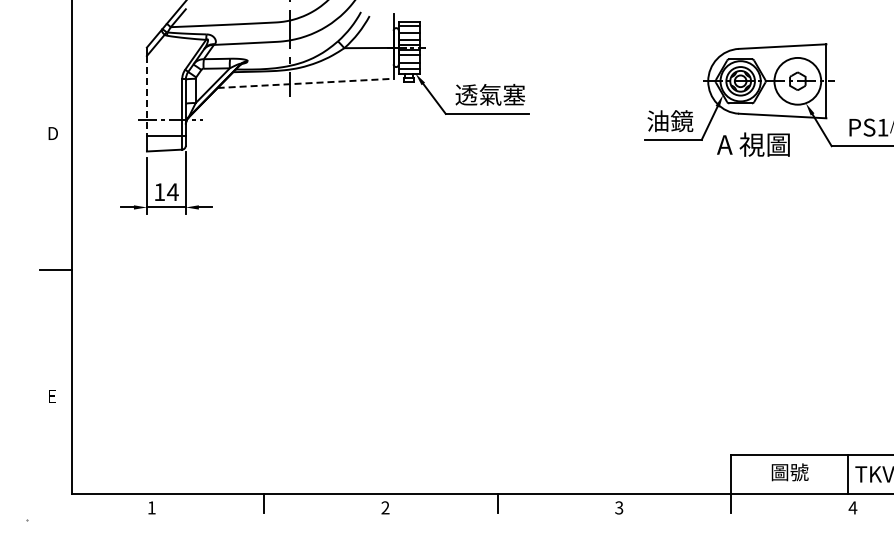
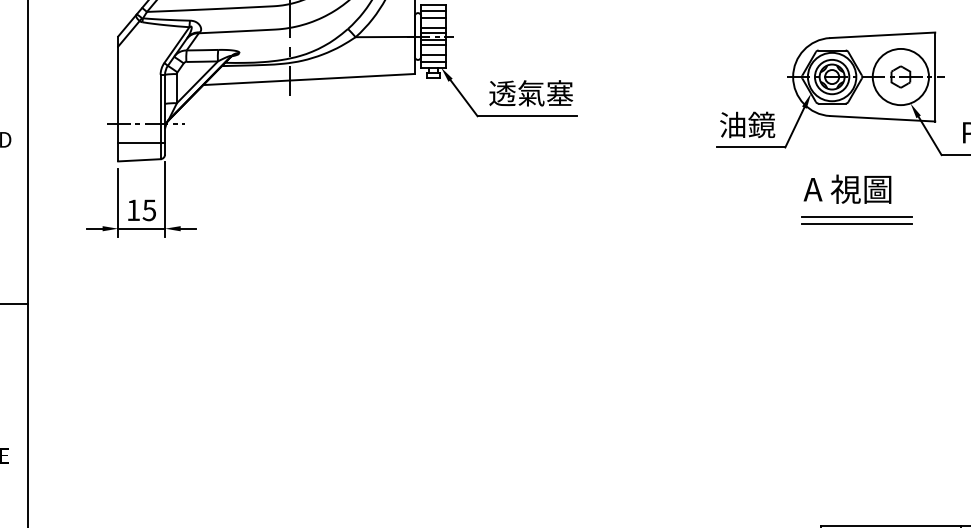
line: (306, 83) -> (310, 79), dashed -> solid
line: (146, 95) -> (117, 94), dashed -> solid
text: (753, 144) -> (847, 189), moved
text: (172, 192) -> (148, 210), 14 -> 15
line: (760, 197) -> (855, 216), added
line: (760, 203) -> (855, 223), added

